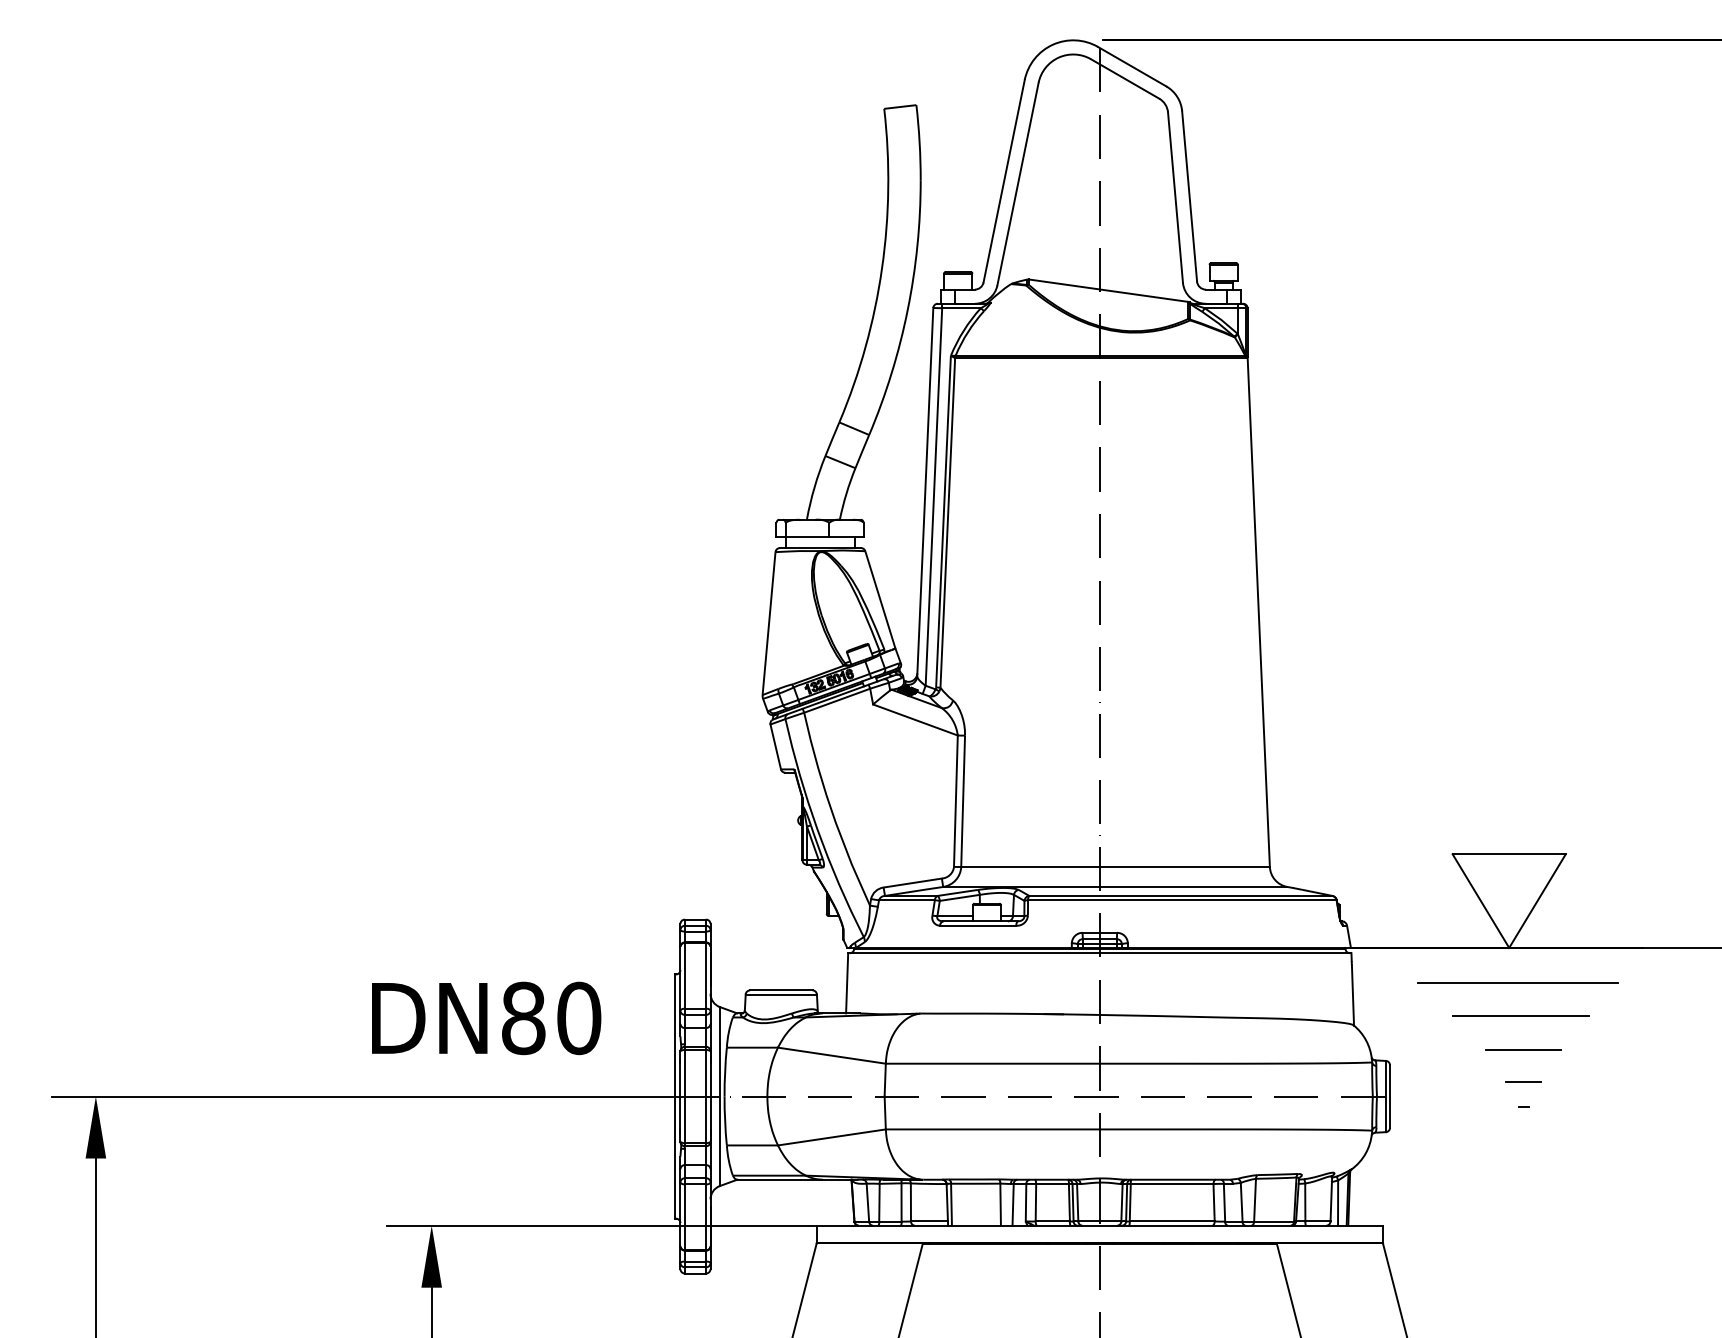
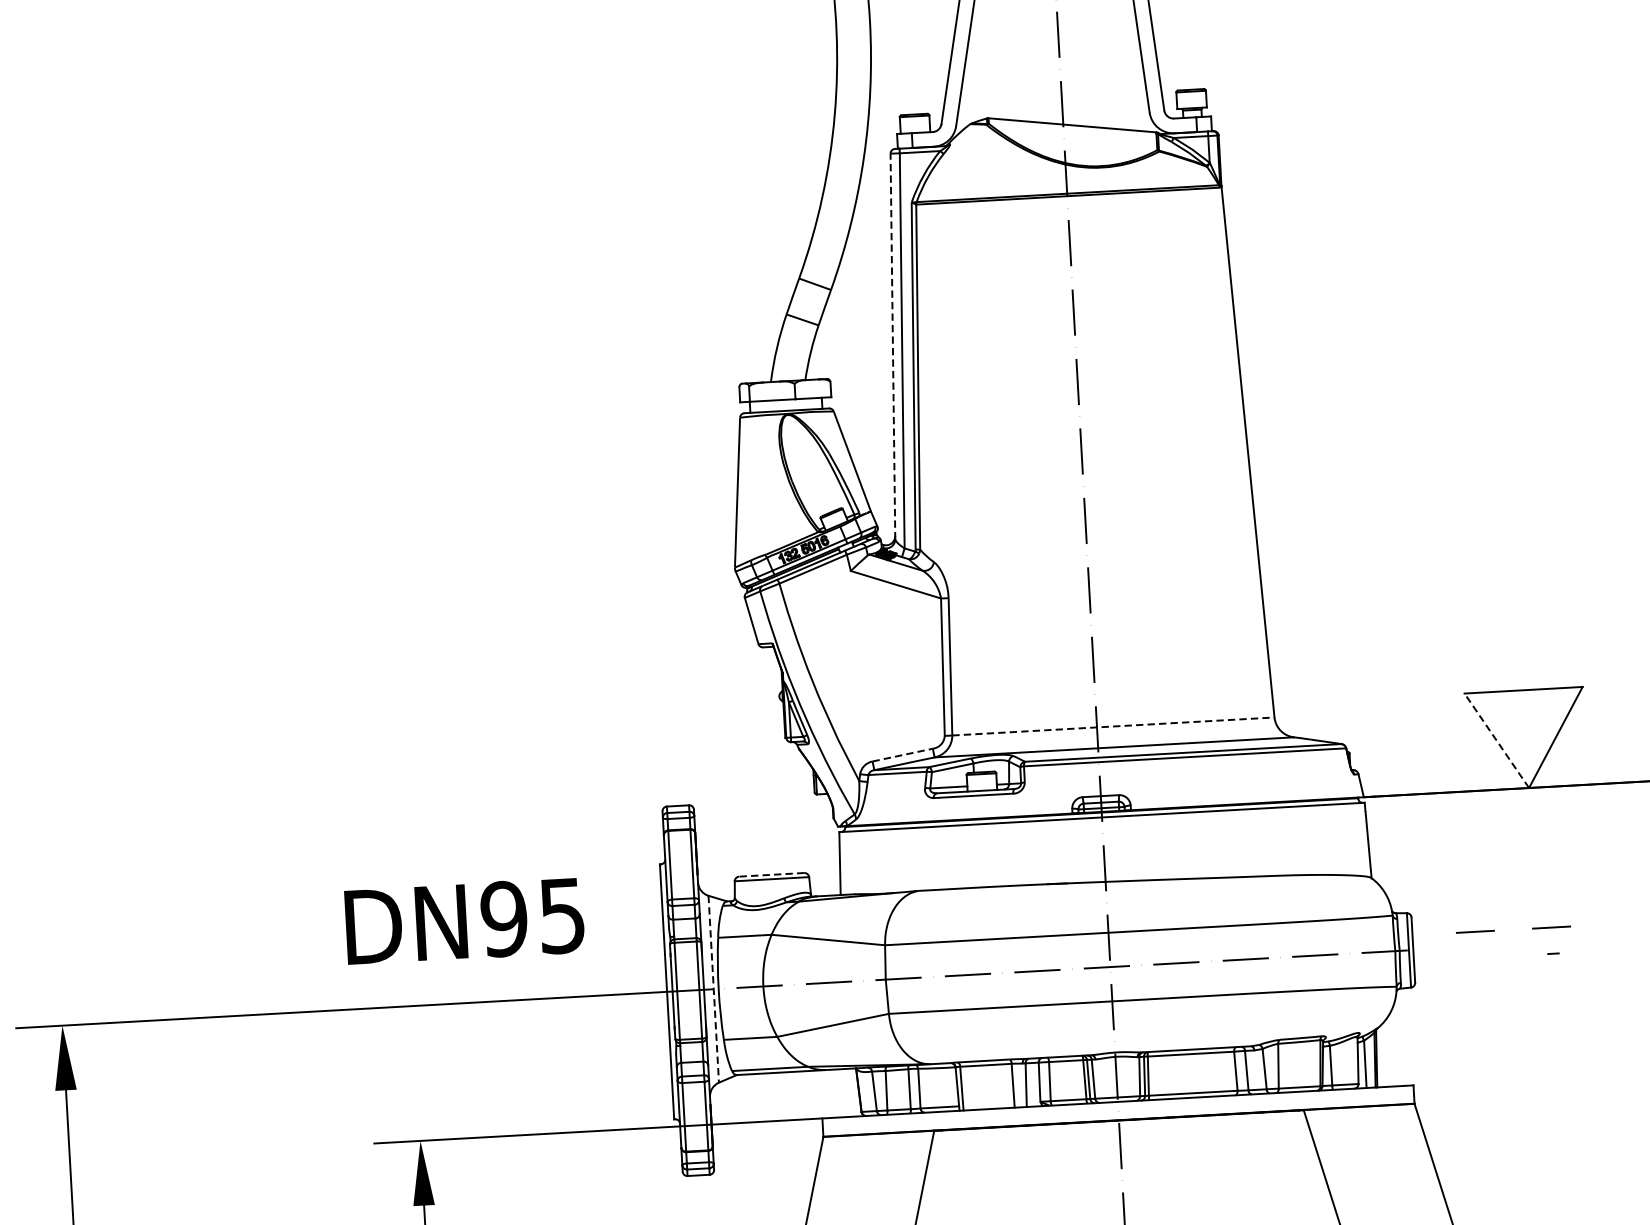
line: (925, 491) -> (893, 345), solid -> dashed
line: (1116, 866) -> (1114, 725), solid -> dashed
line: (913, 882) -> (903, 754), solid -> dashed
line: (1480, 901) -> (1496, 741), solid -> dashed
line: (1517, 982) -> (1539, 823), removed
line: (780, 990) -> (770, 874), solid -> dashed
line: (1520, 1016) -> (1544, 858), removed
text: (551, 1018) -> (533, 917), DN80 -> DN95
line: (1523, 1049) -> (1549, 893), removed
line: (1450, 1081) -> (1475, 930), added
line: (719, 1096) -> (713, 989), solid -> dashed

